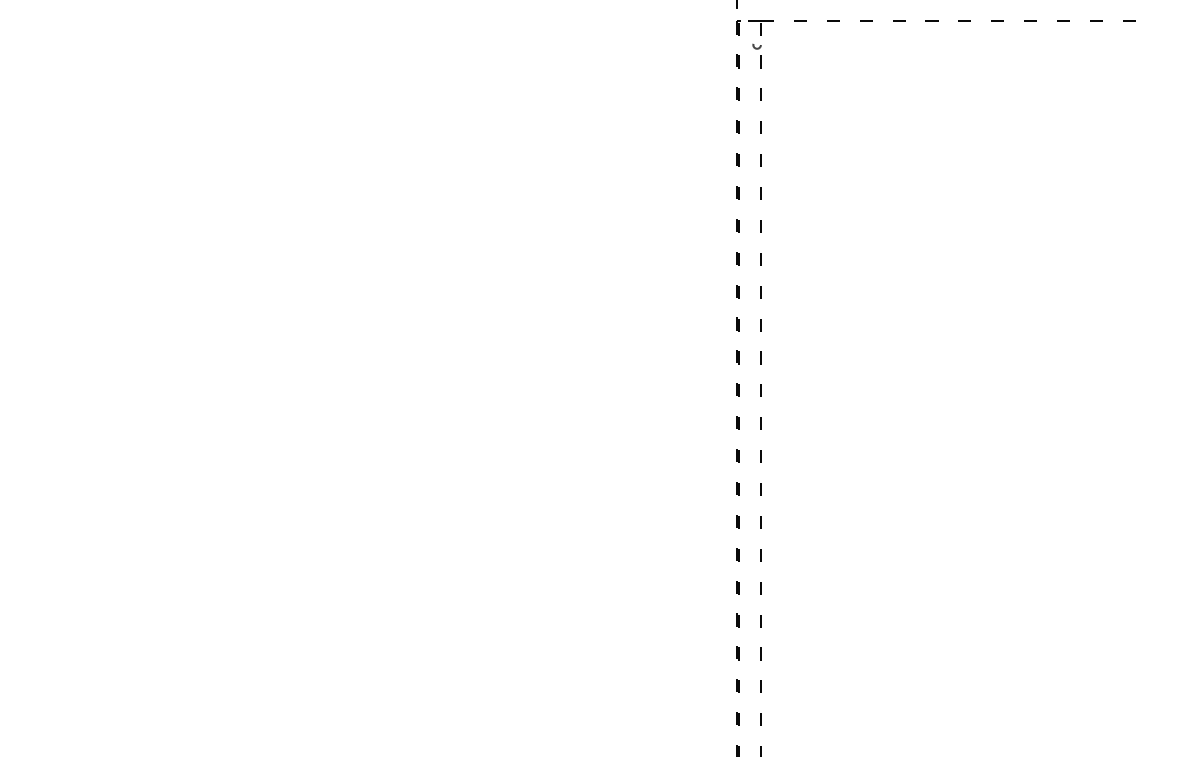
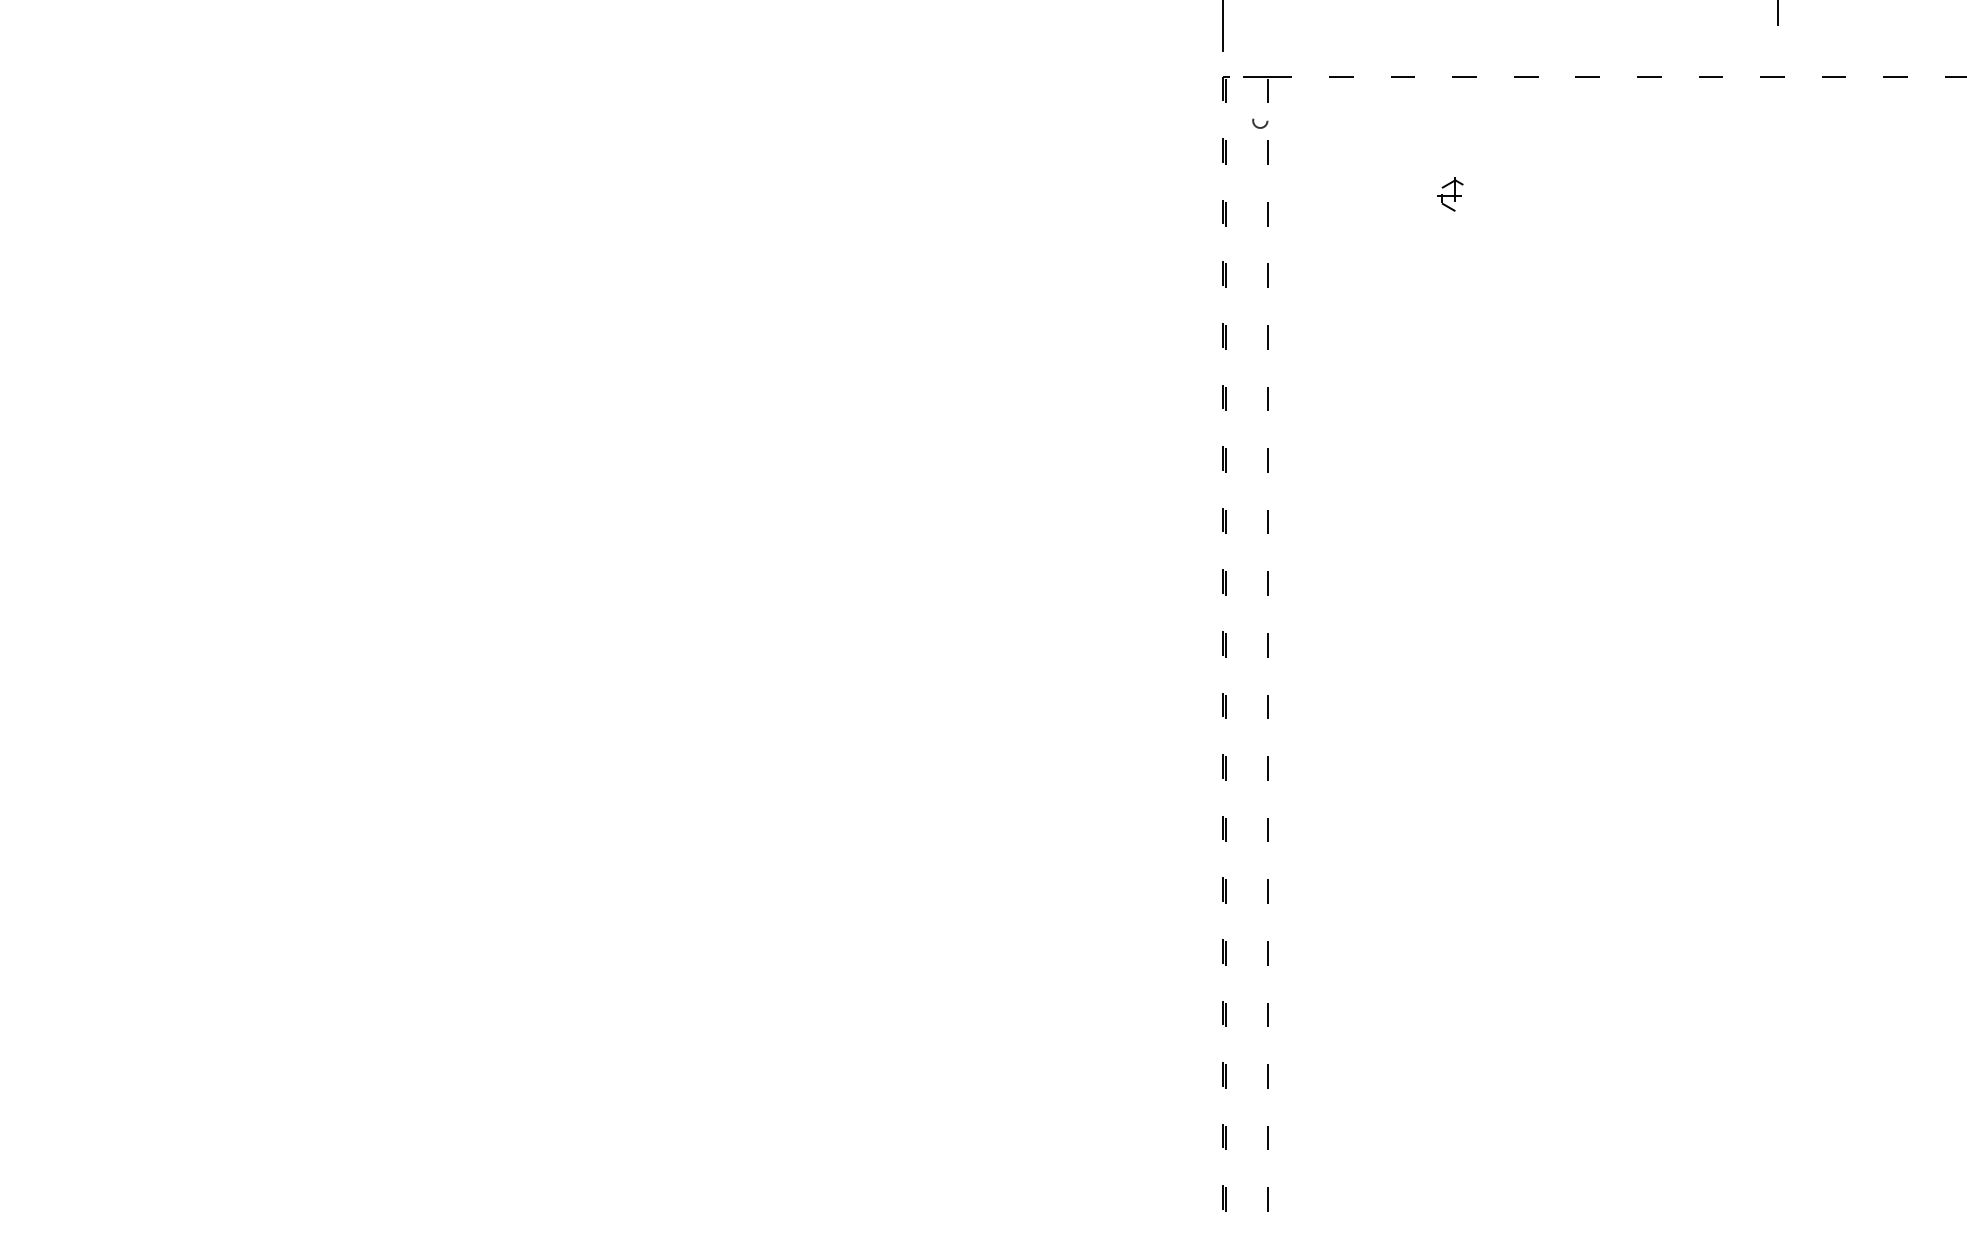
part: (858, 84) -> (1450, 194), added

